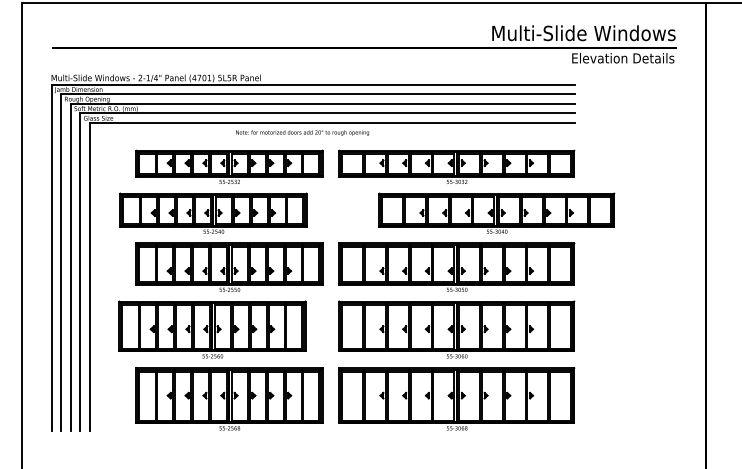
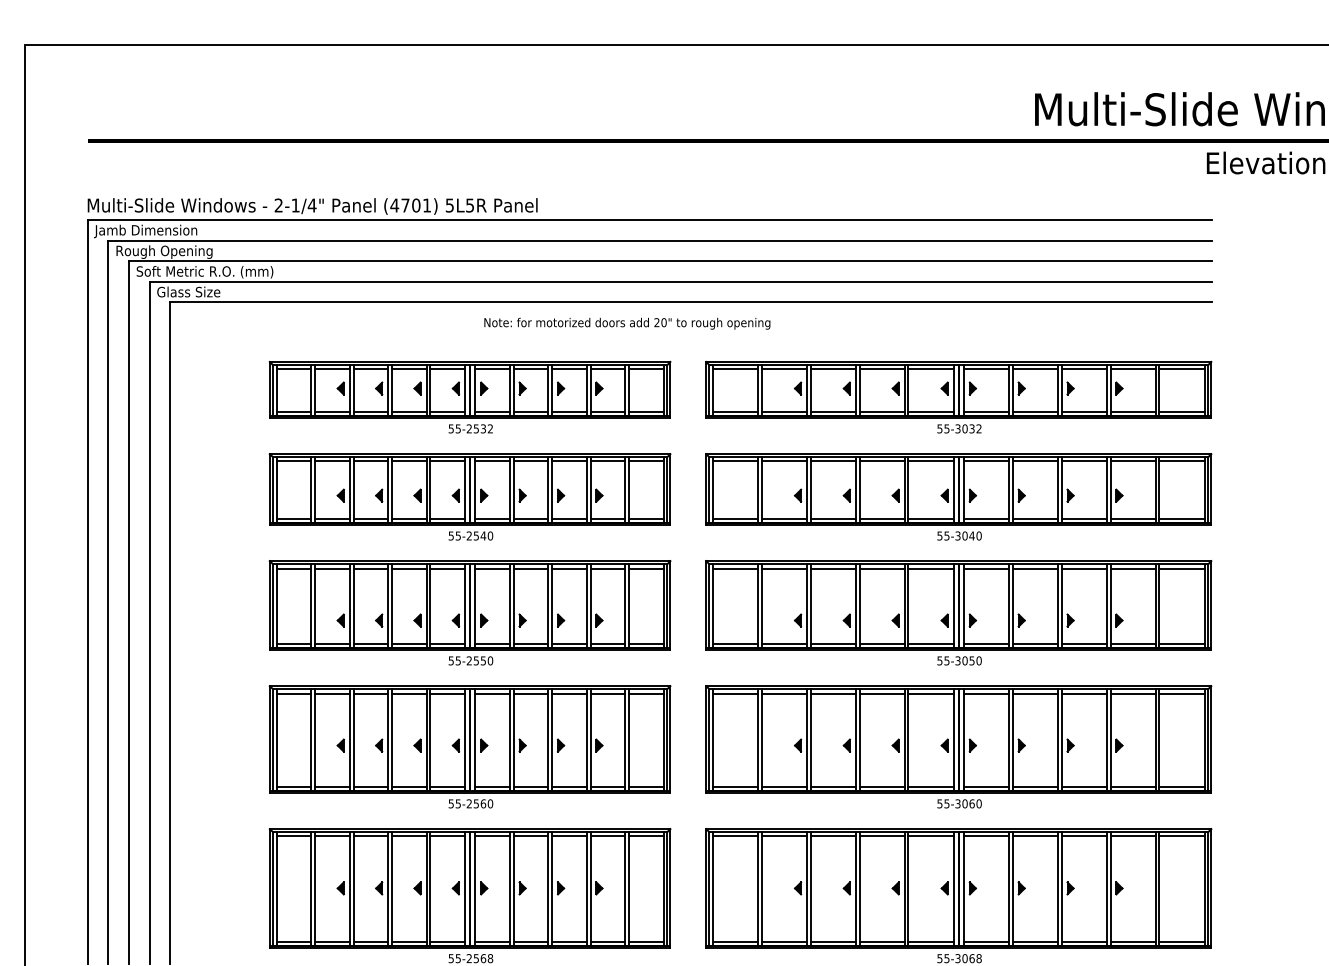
part: (213, 212) -> (470, 494), moved
part: (496, 212) -> (958, 494), moved
part: (212, 329) -> (470, 746), moved

